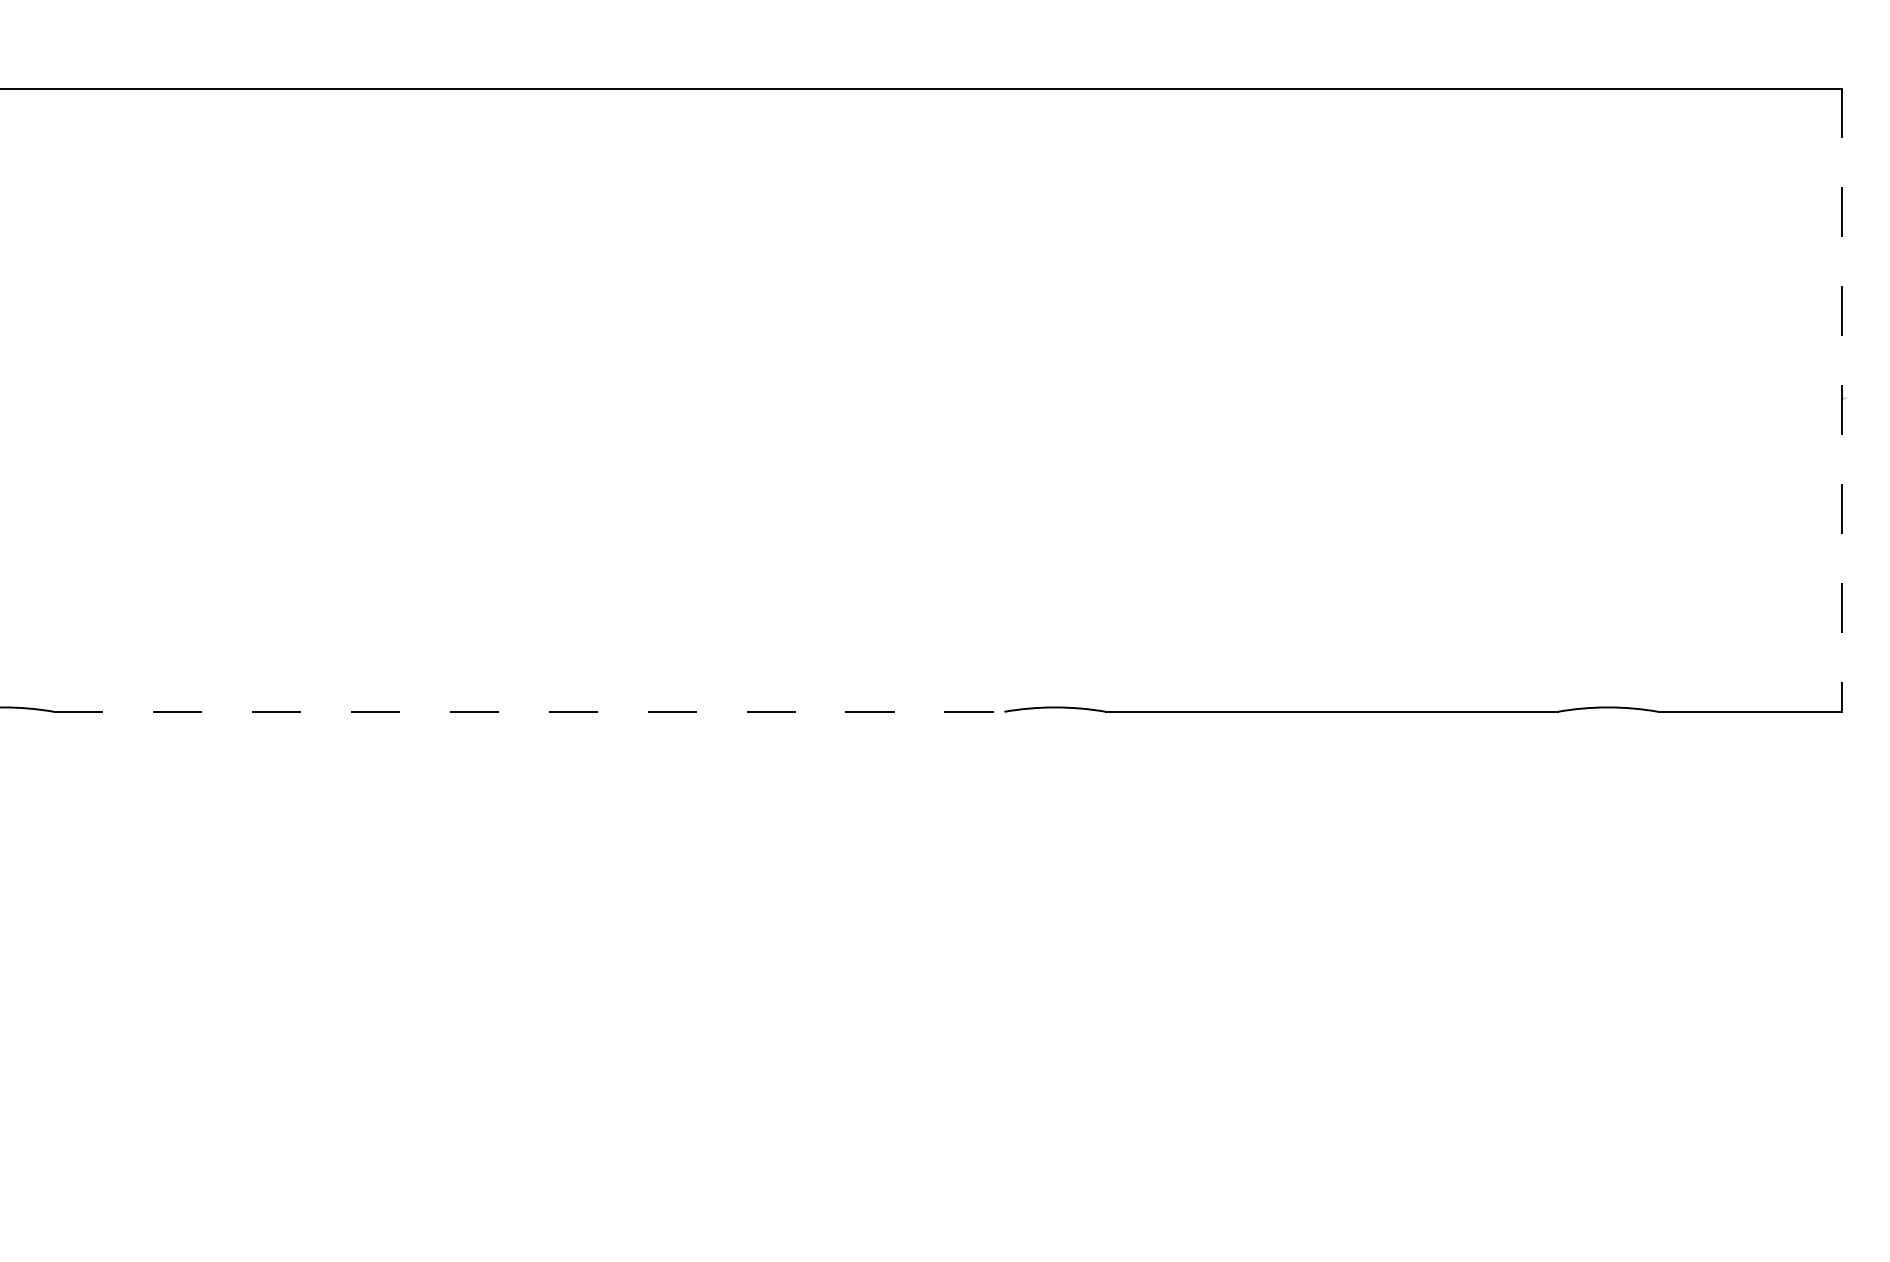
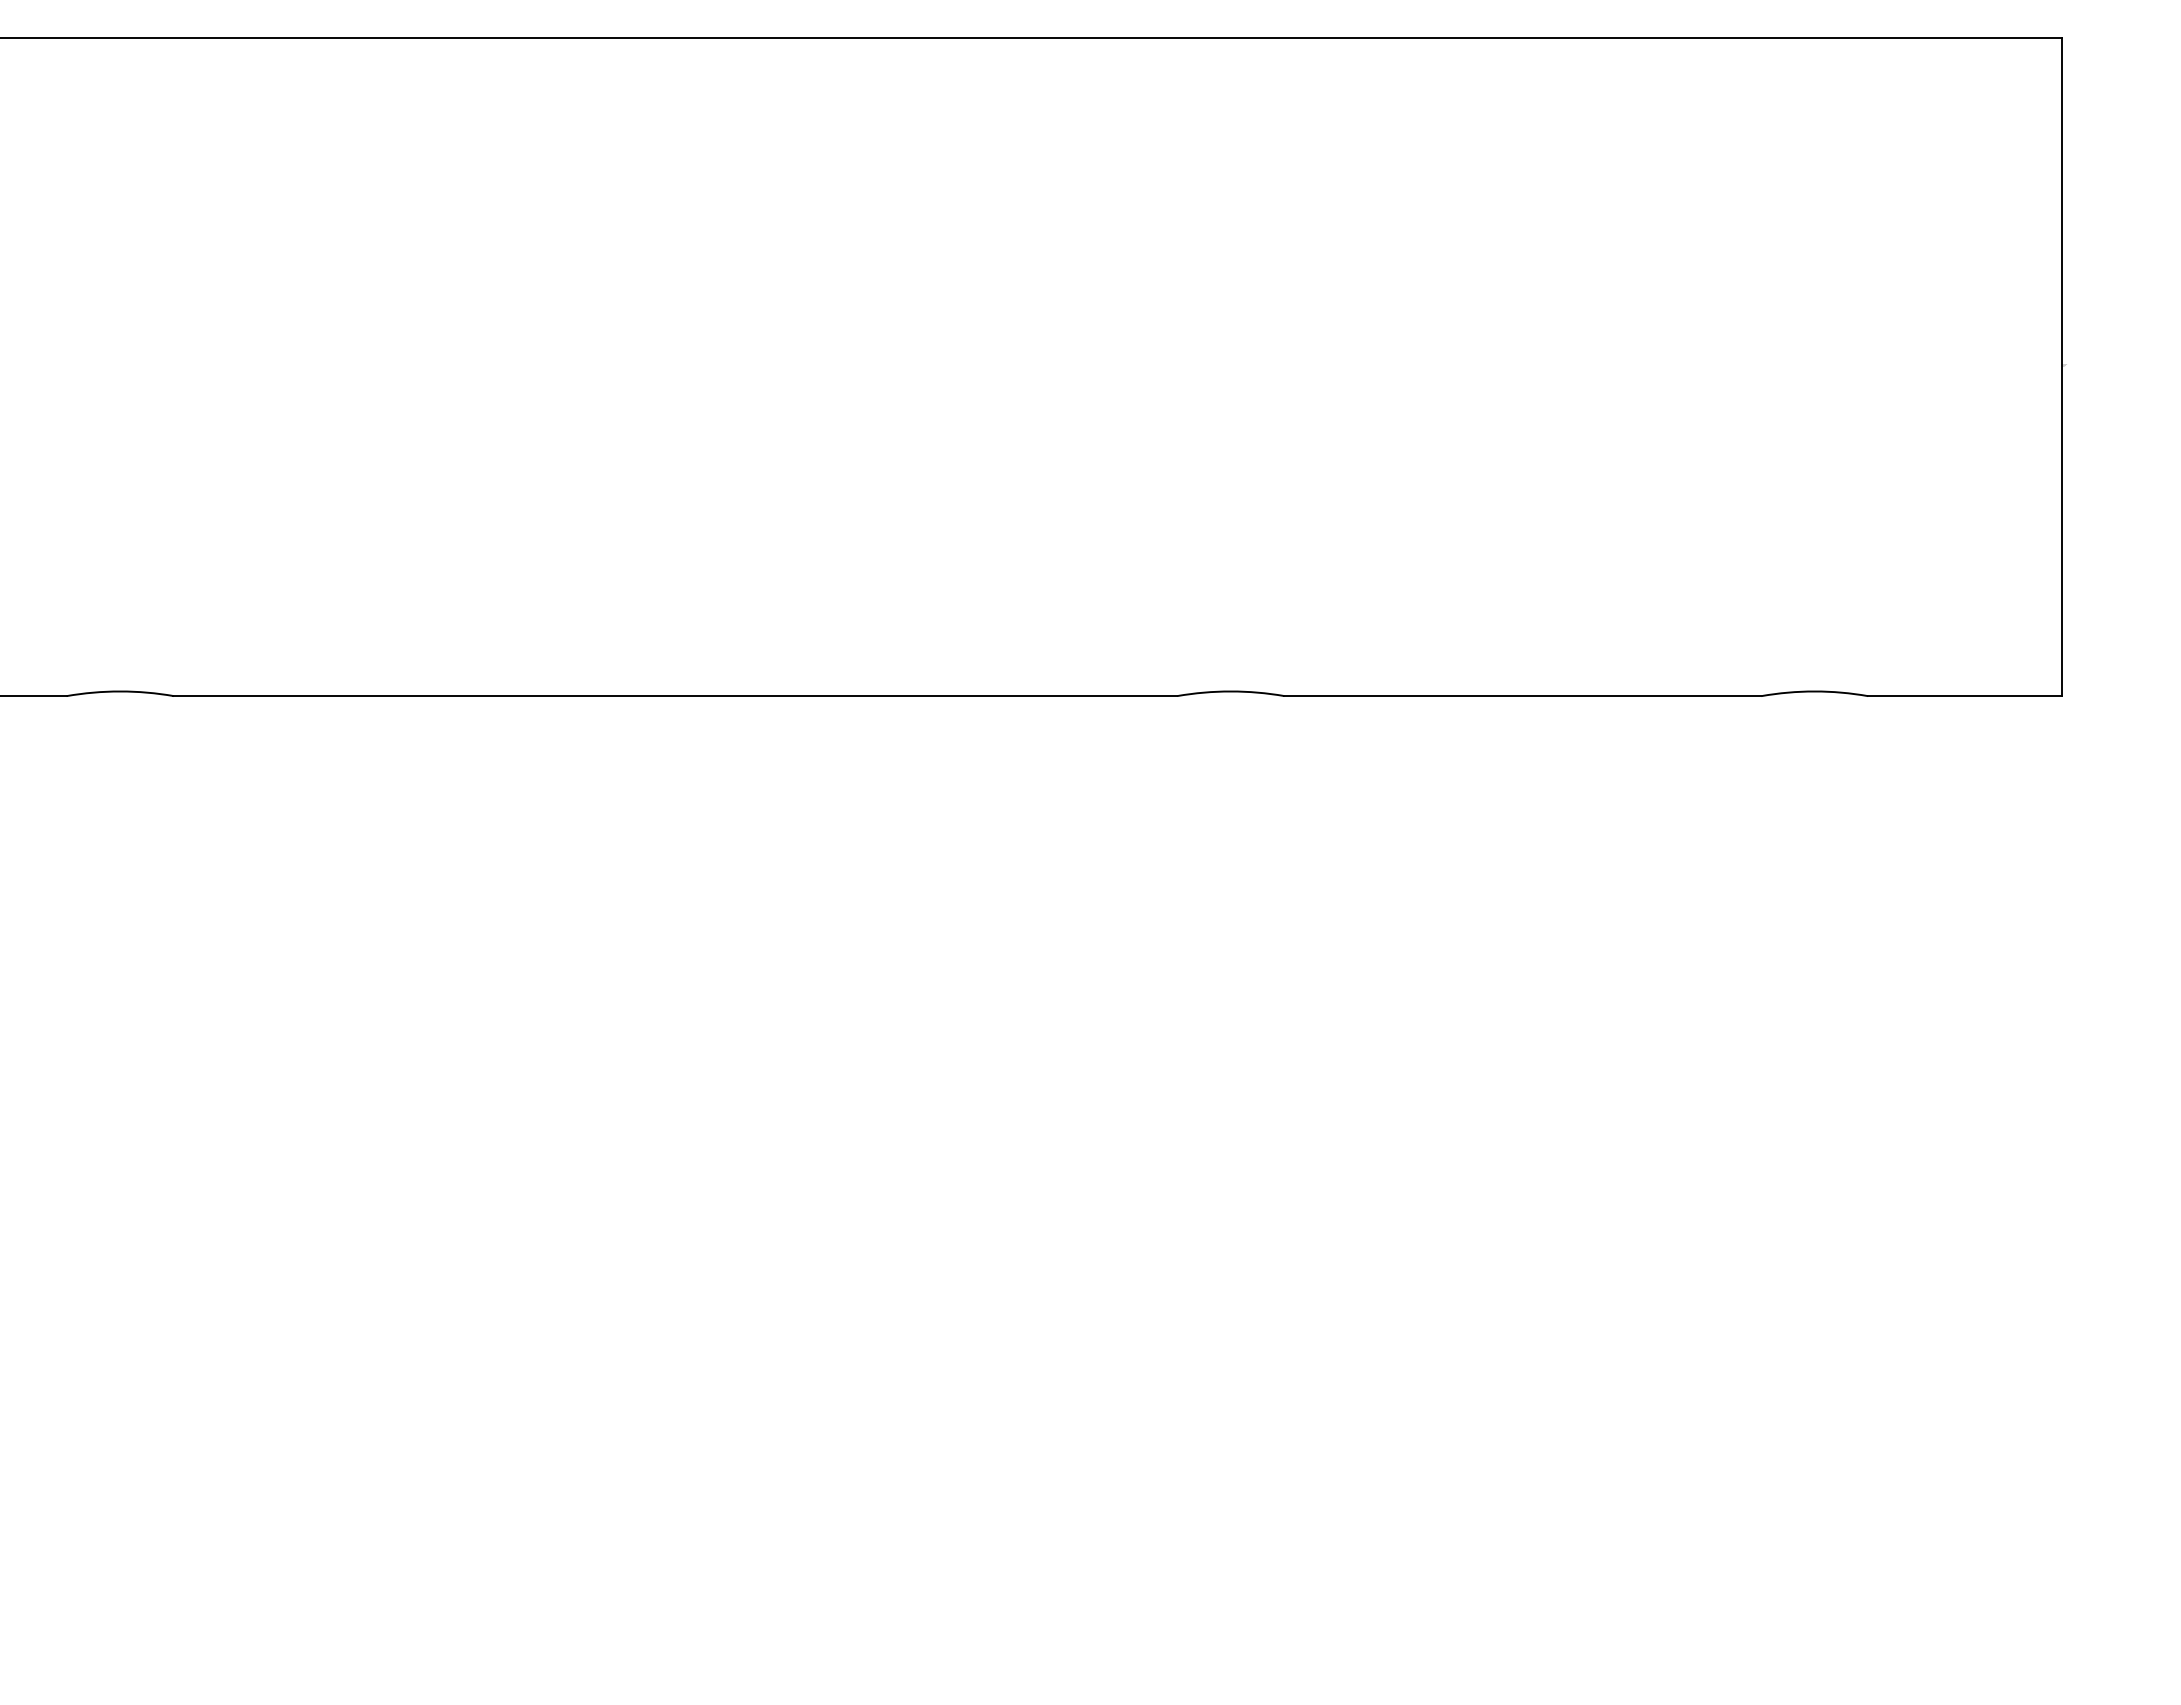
line: (1841, 400) -> (2061, 367), dashed -> solid
line: (529, 712) -> (675, 696), dashed -> solid

